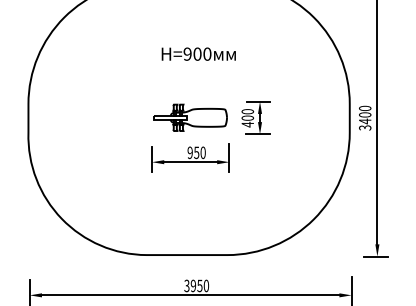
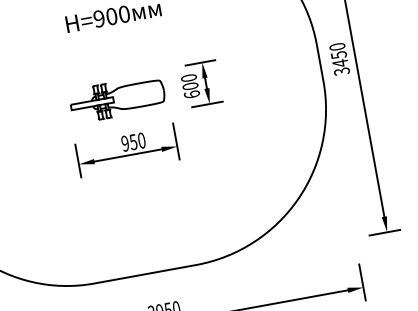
text: (365, 114) -> (339, 54), 3400 -> 3450
text: (247, 124) -> (191, 94), 400 -> 600

